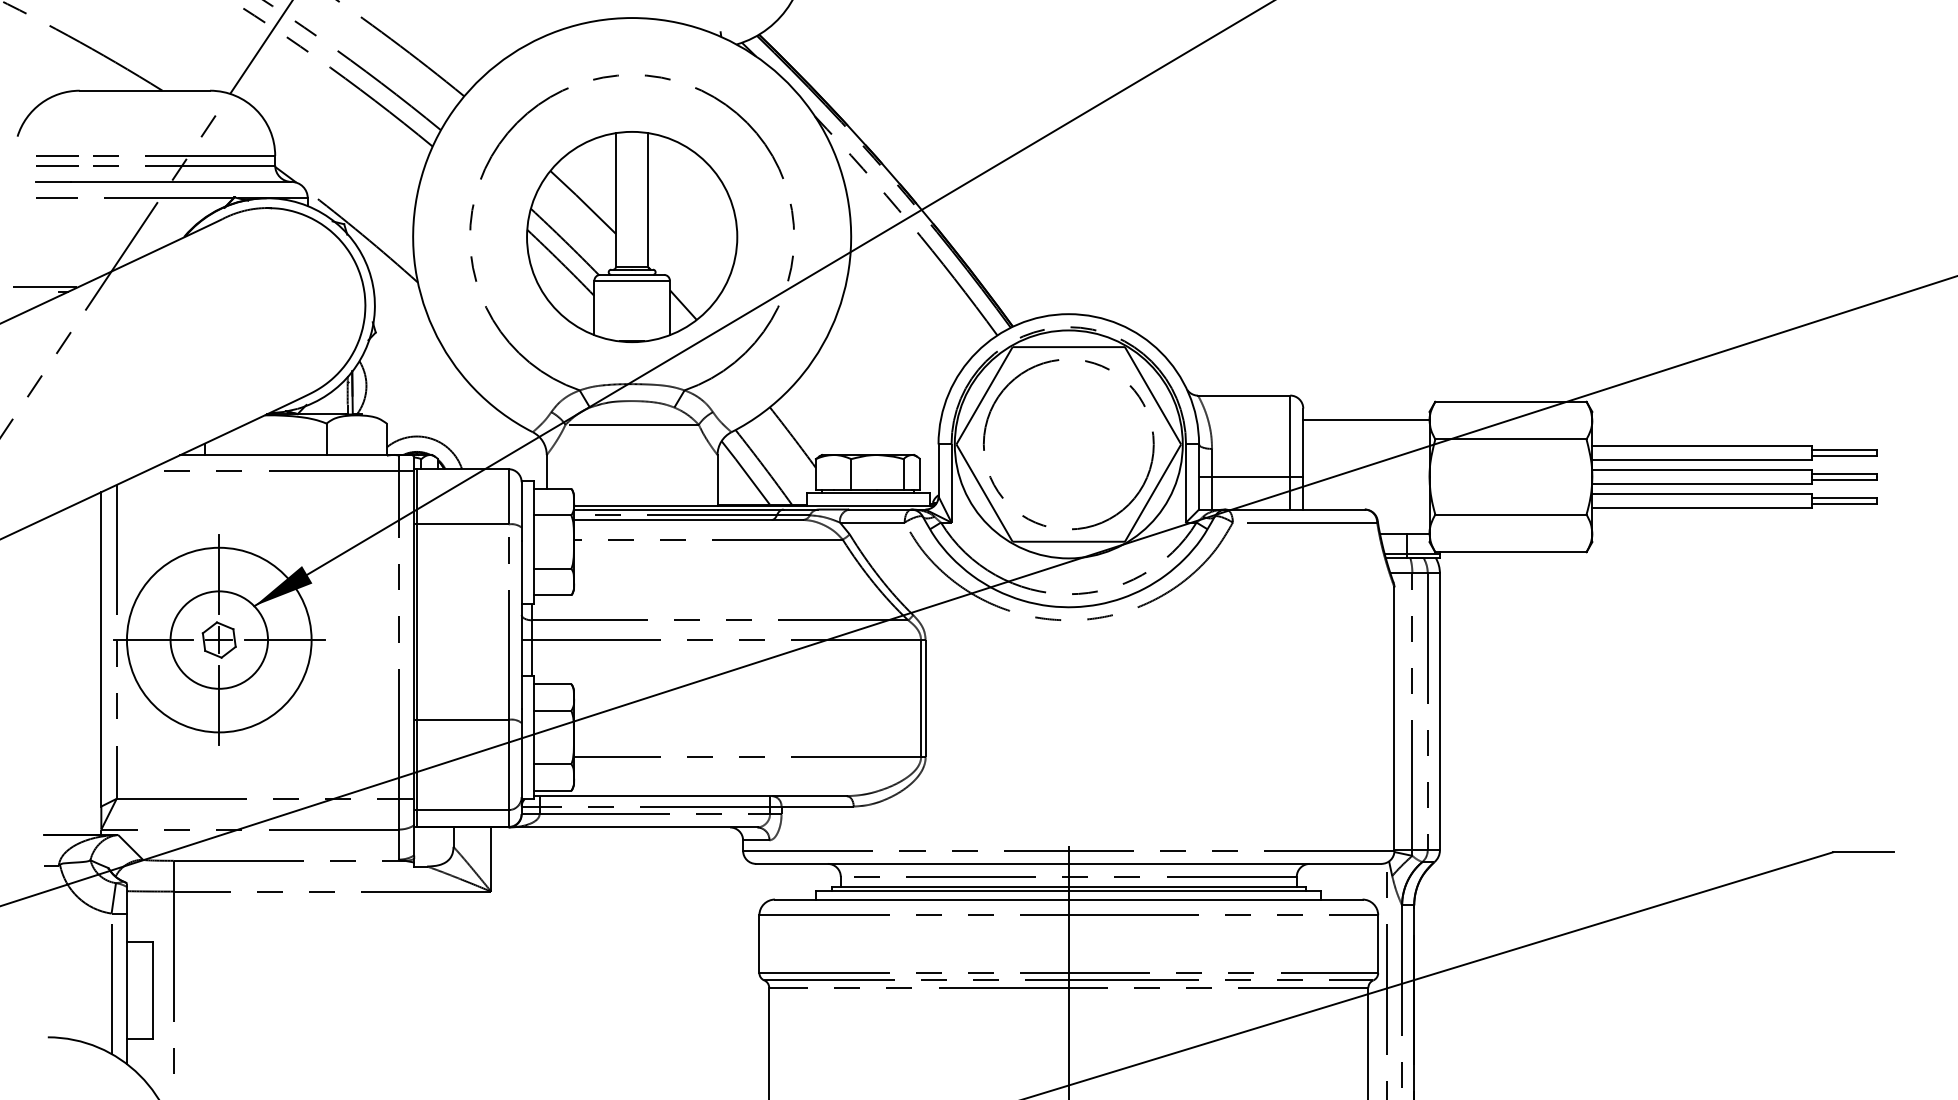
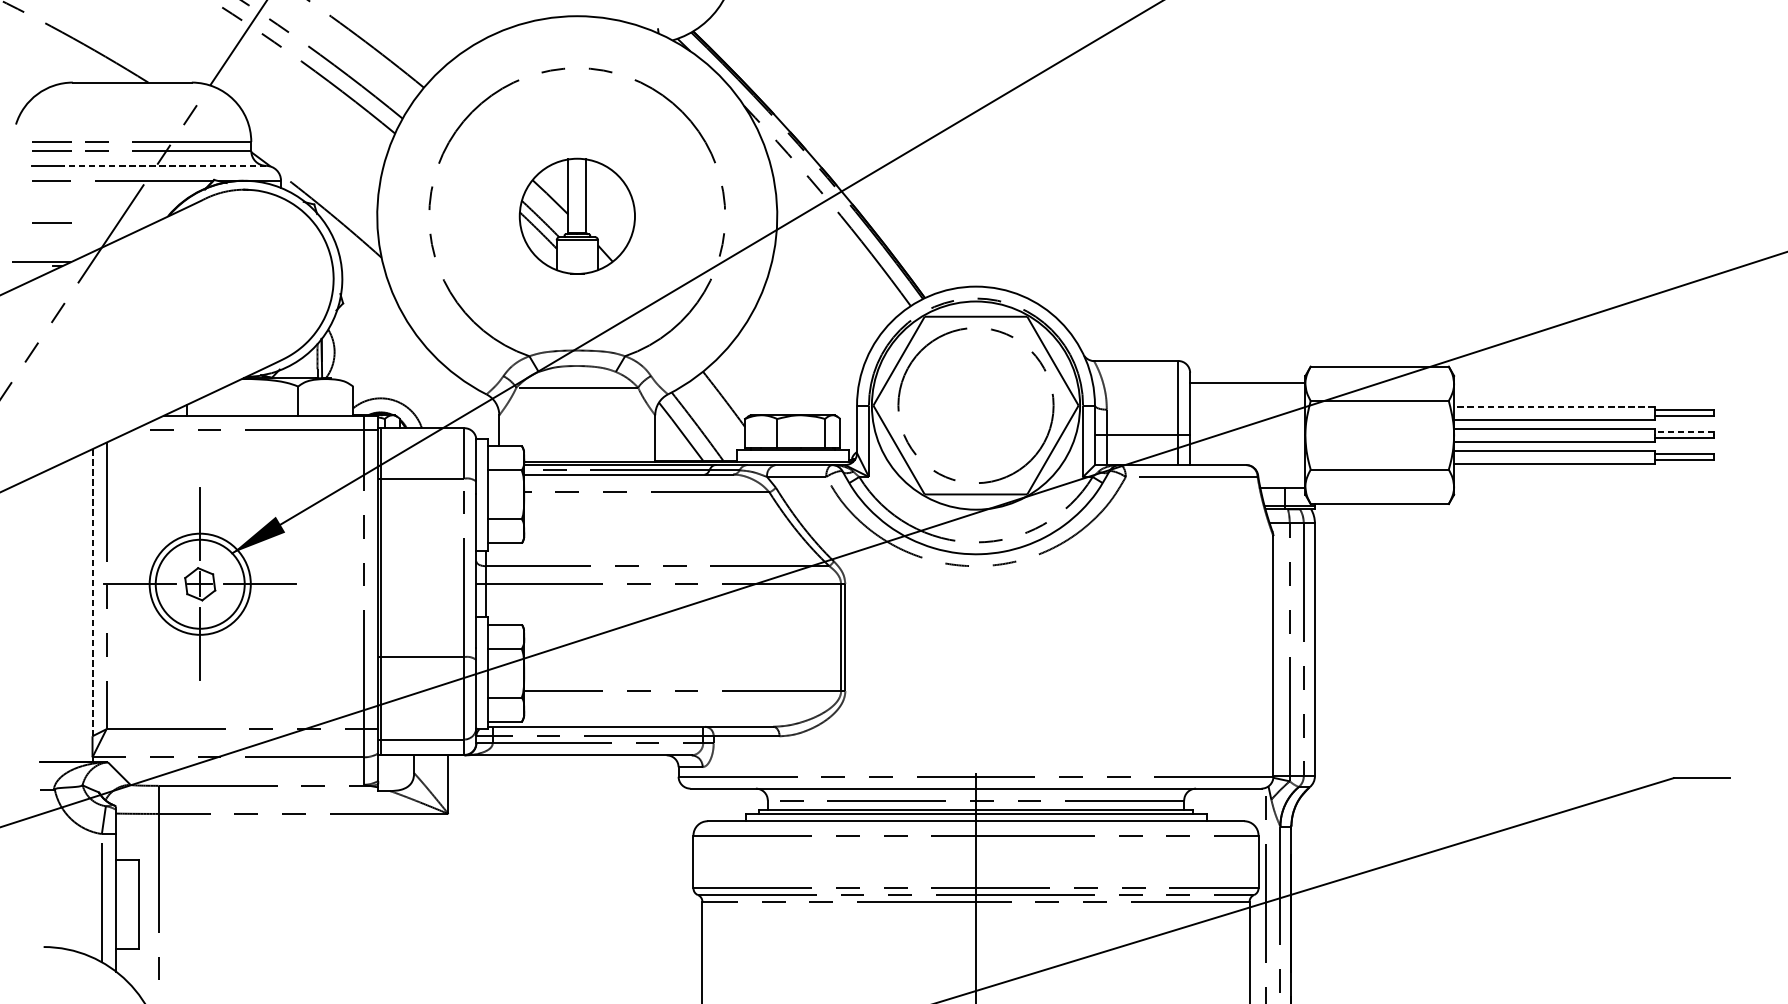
line: (180, 181) -> (164, 165), solid -> dashed
part: (632, 237) -> (577, 216), size x0.6
line: (57, 244) -> (52, 223), added
line: (1702, 446) -> (1554, 407), solid -> dashed
line: (1844, 473) -> (1684, 432), solid -> dashed
circle: (218, 639) -> (199, 583), size x0.6
line: (101, 649) -> (92, 592), solid -> dashed

